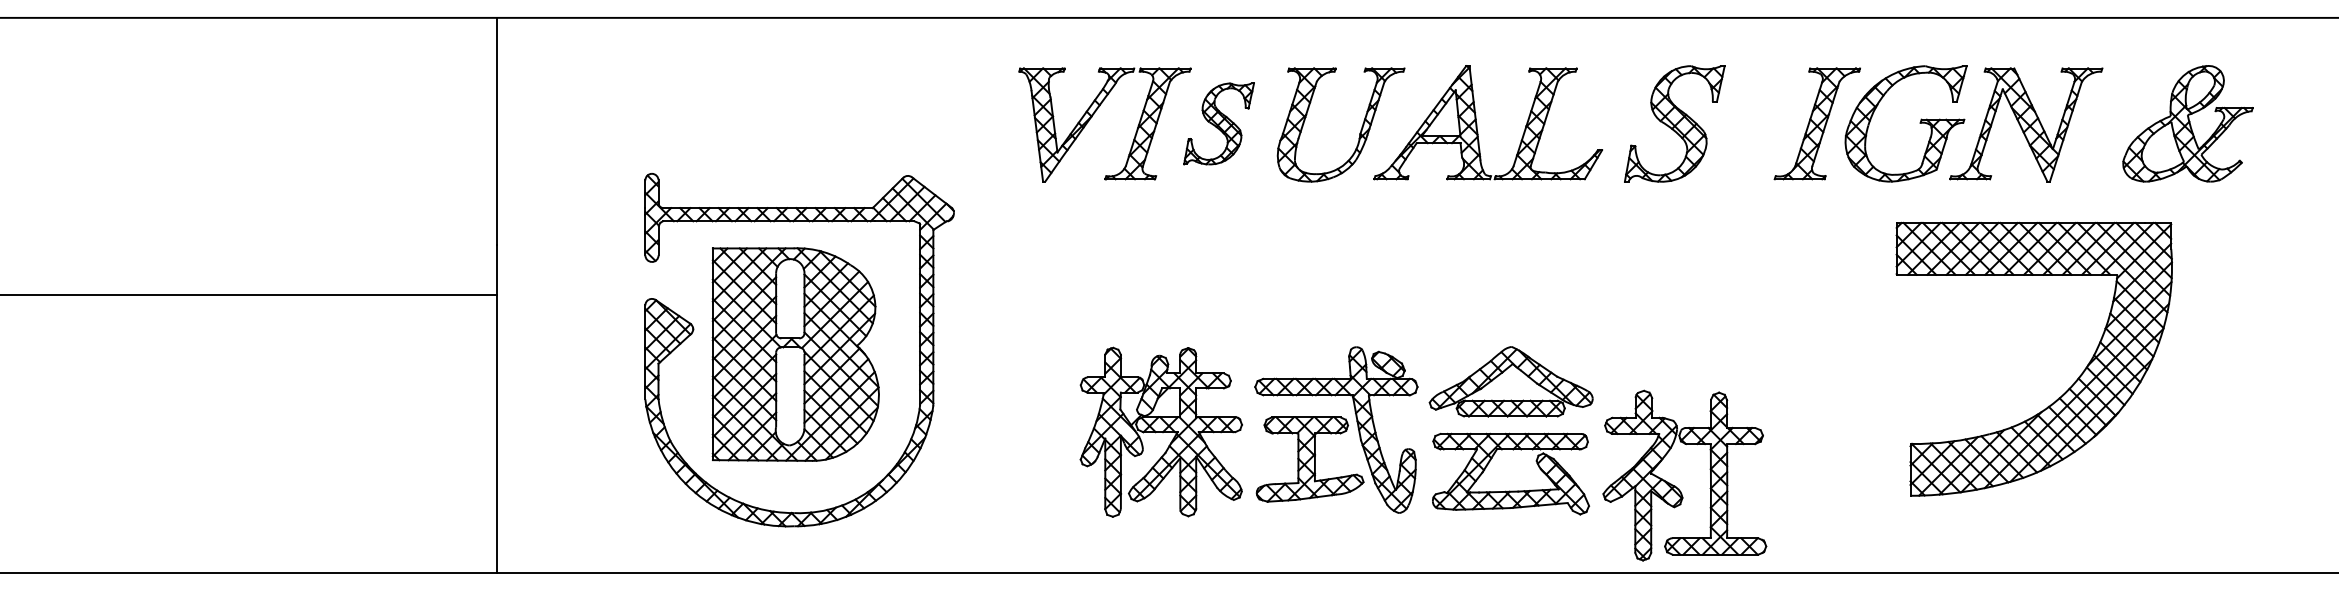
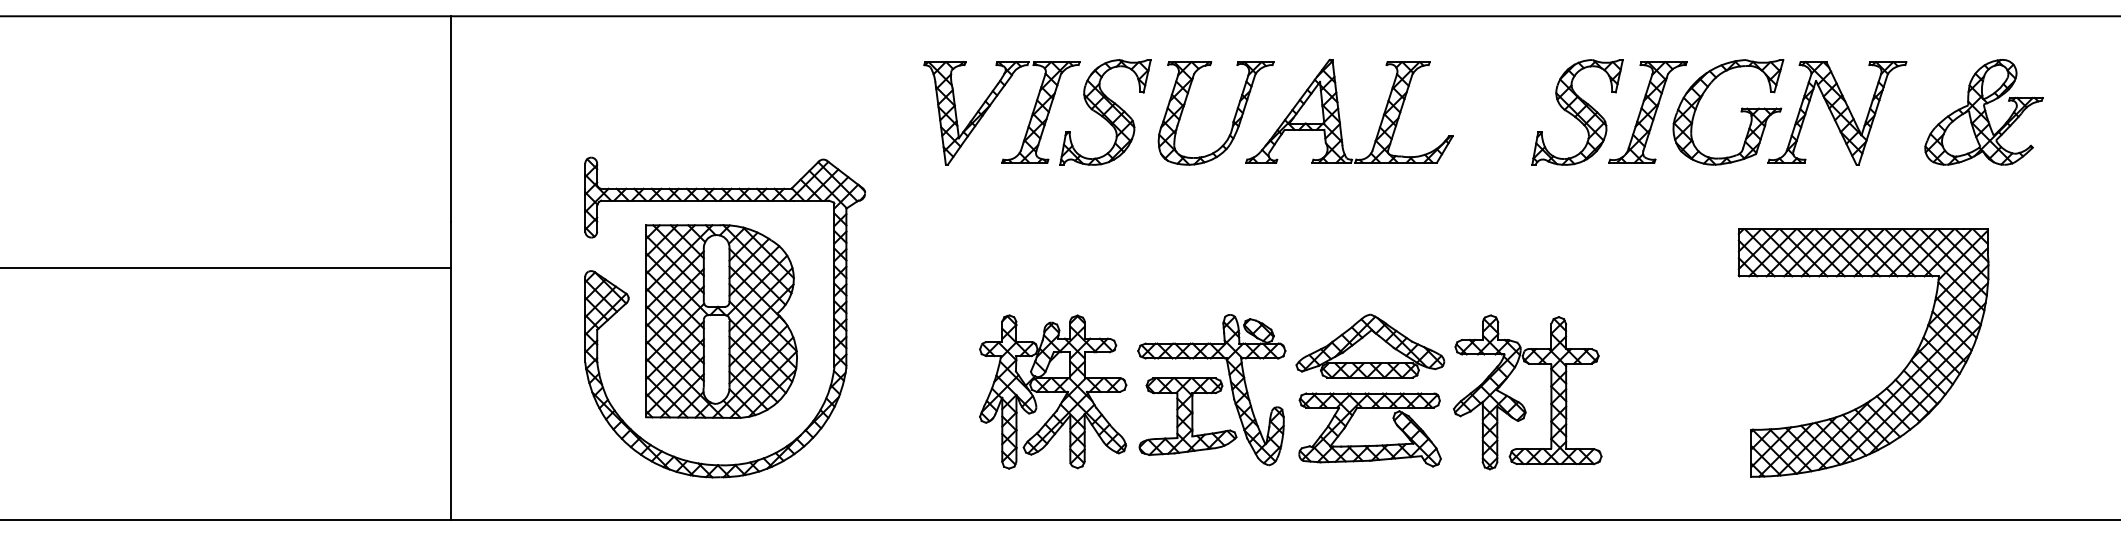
part: (1218, 123) -> (1104, 112), size x1.43
part: (1674, 123) -> (1577, 112), moved
part: (2066, 390) -> (1892, 381), moved
part: (1675, 485) -> (1519, 401), moved

